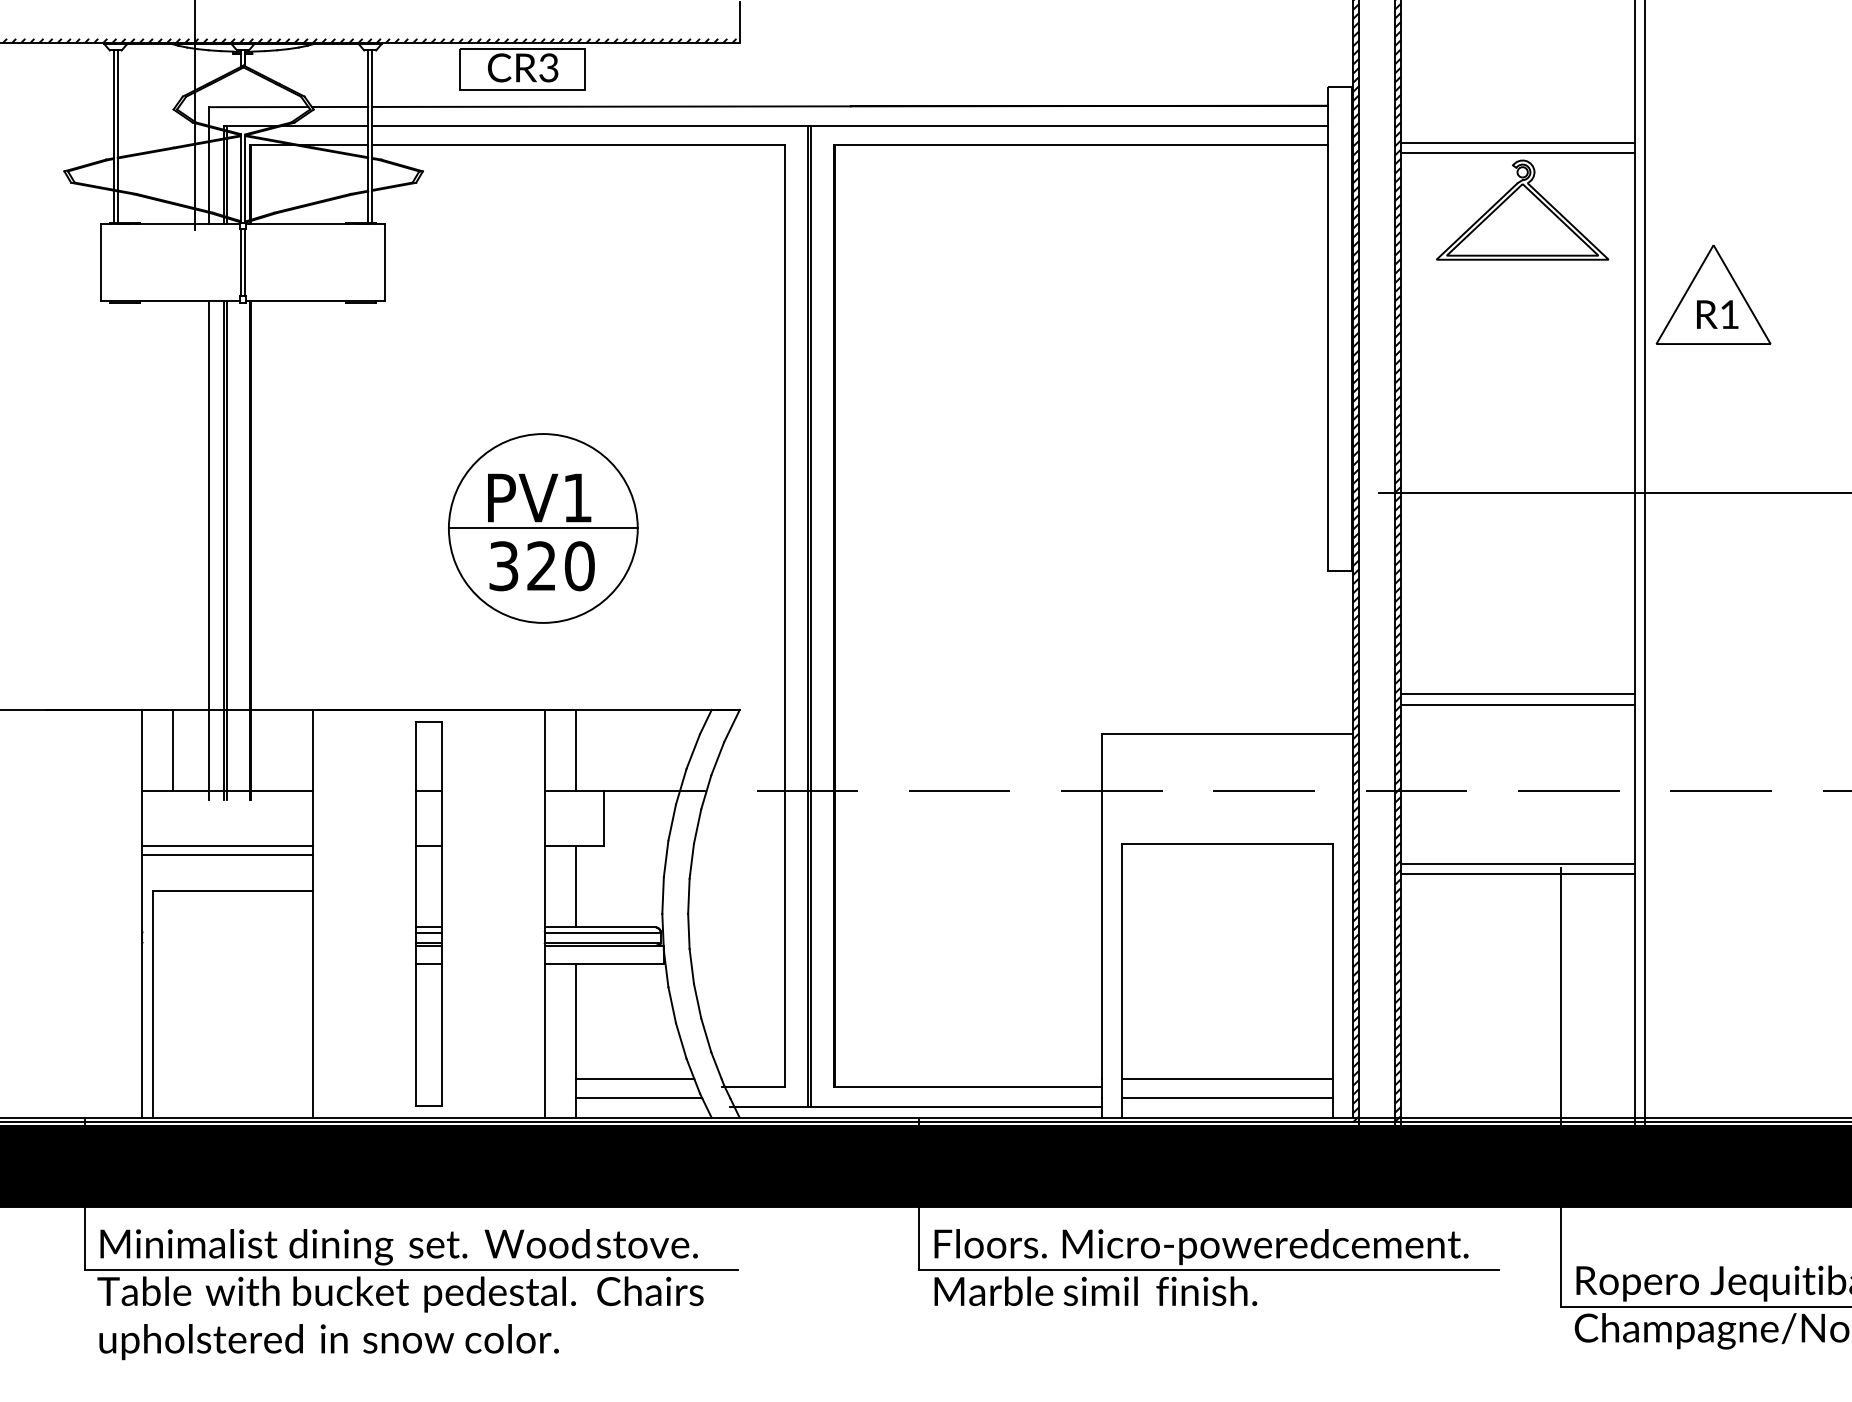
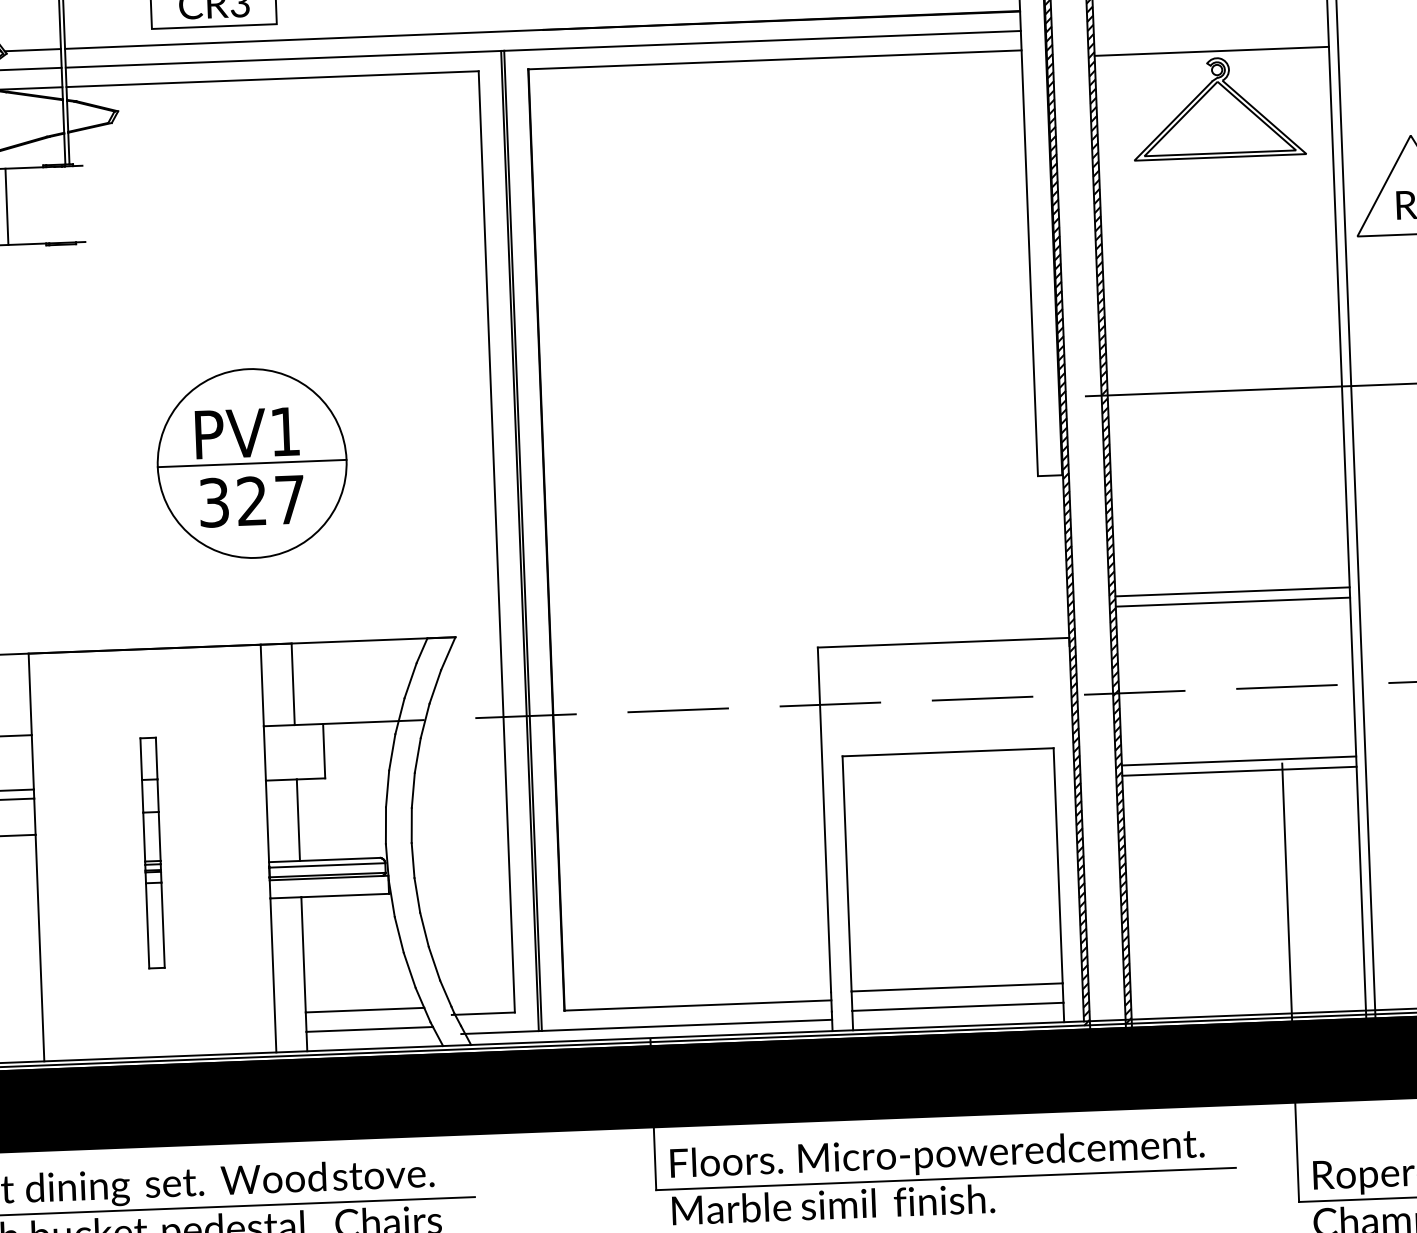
line: (1517, 143) -> (1210, 41), removed
line: (385, 262) -> (7, 206), moved
text: (579, 566) -> (289, 500), 320 -> 327
part: (428, 913) -> (152, 852), size x0.6

